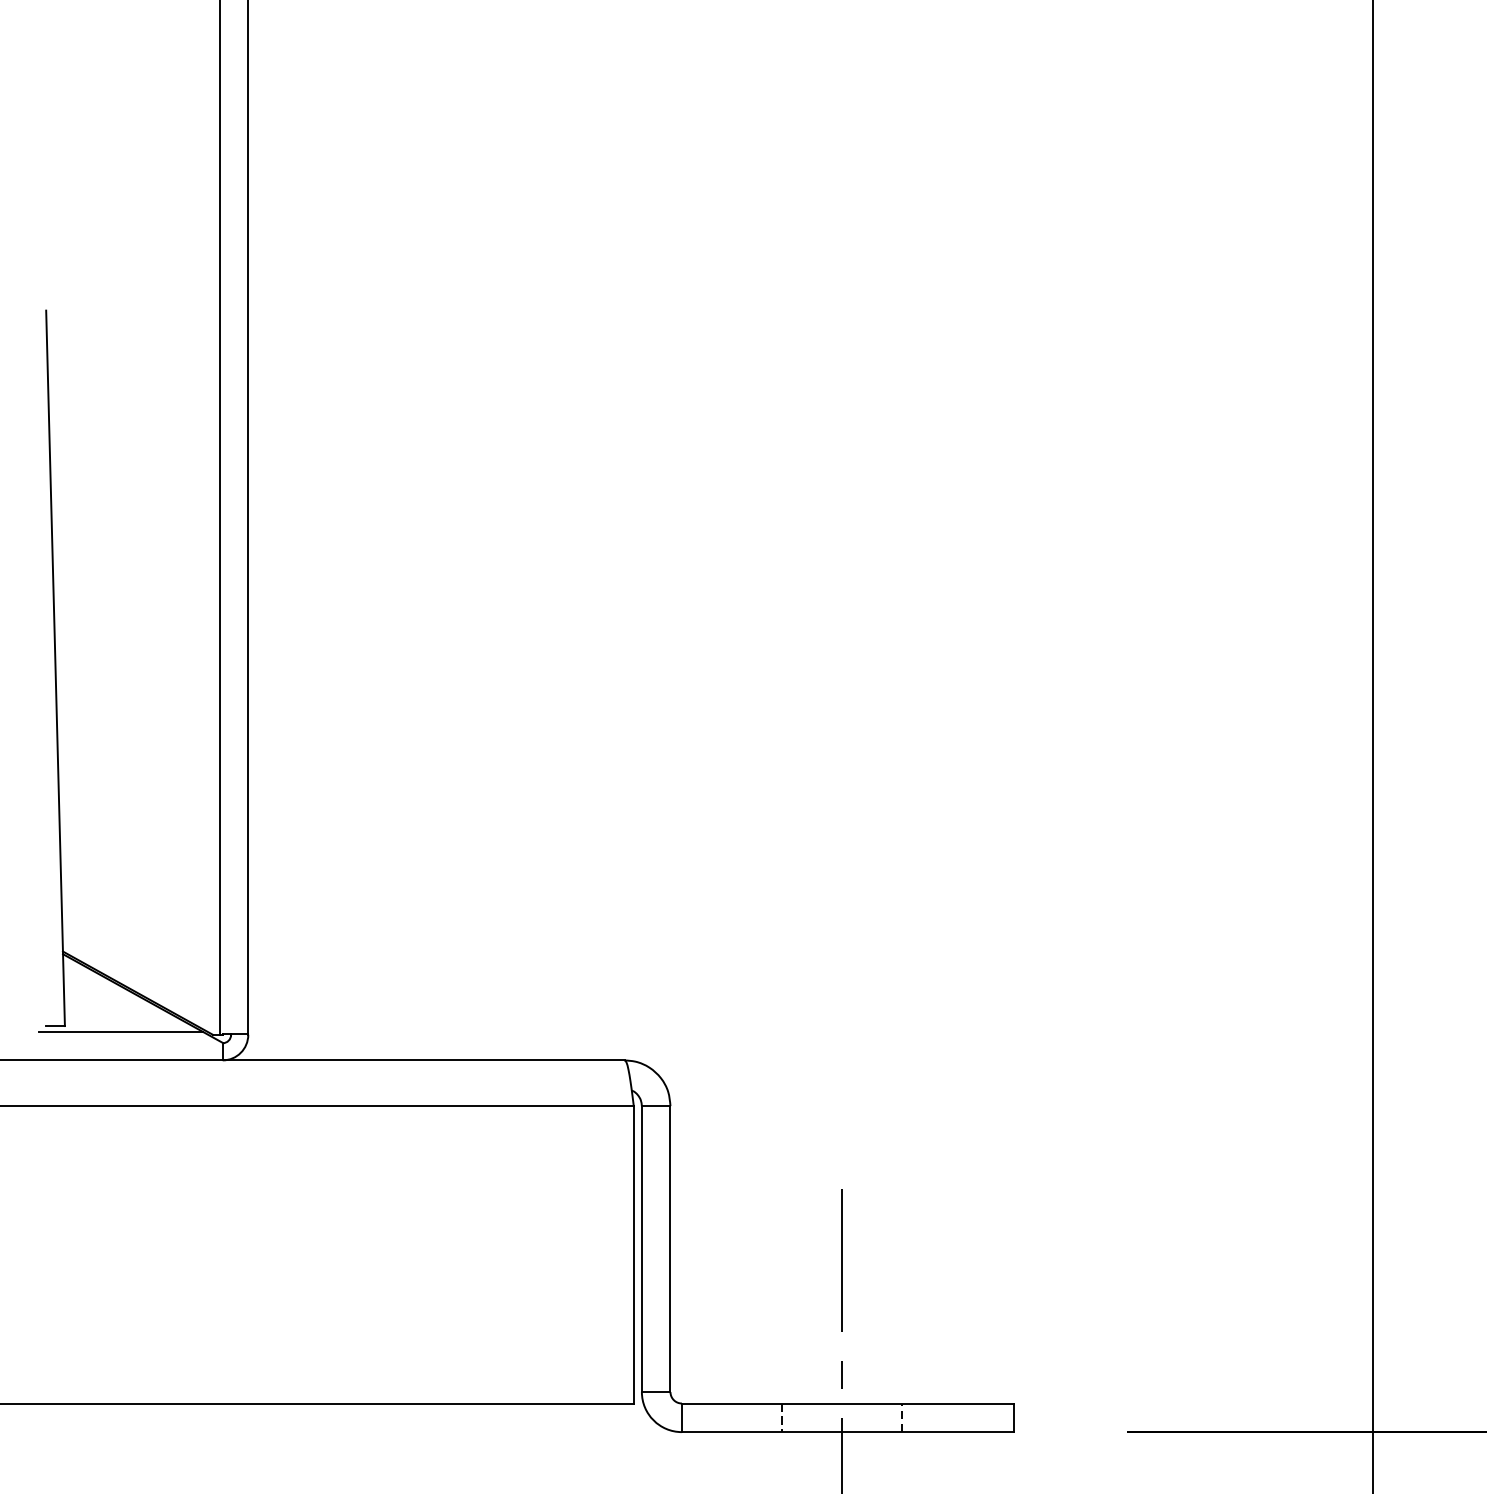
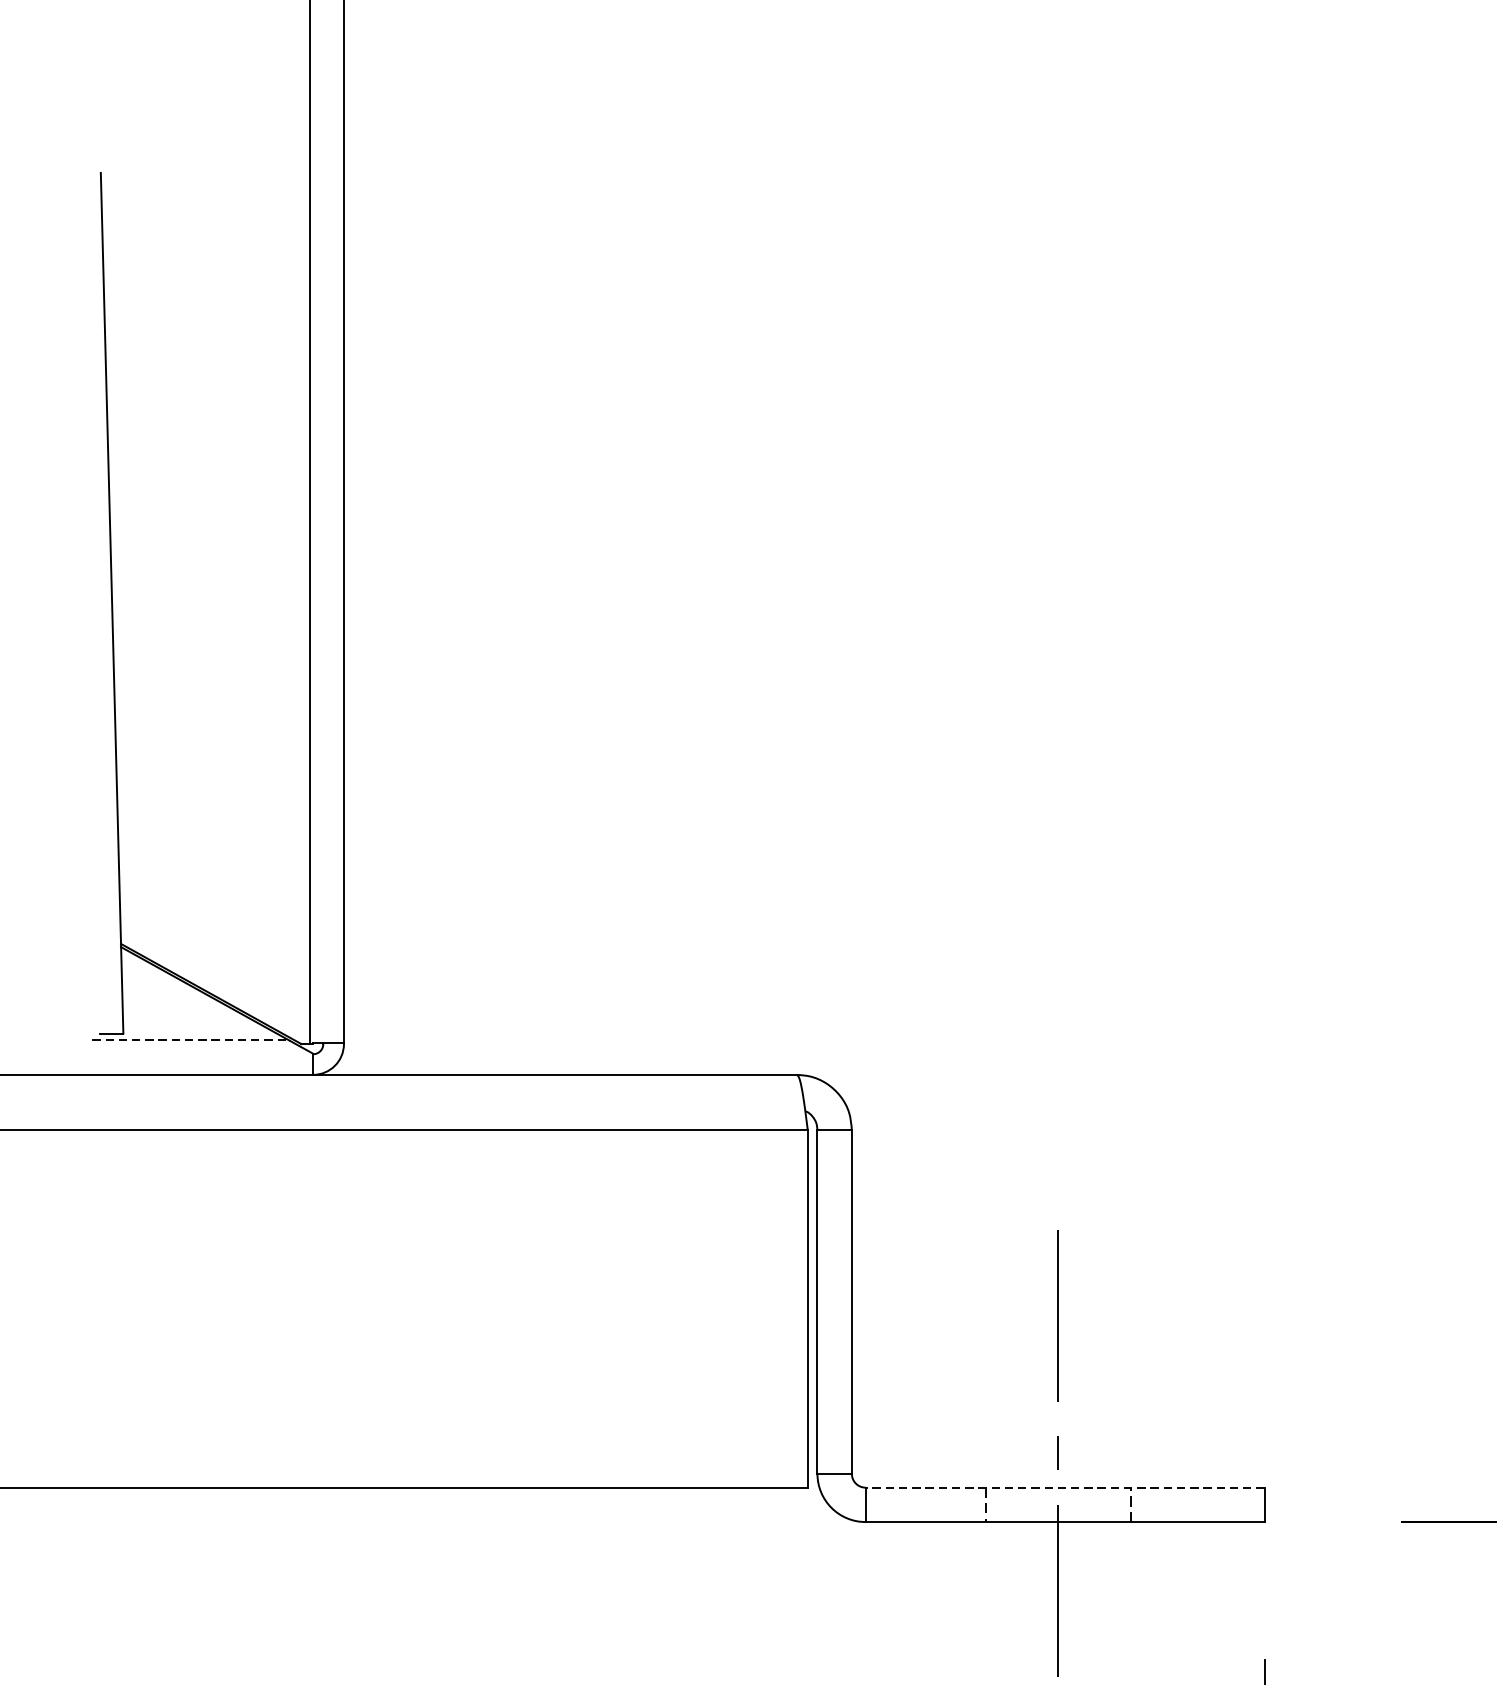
line: (120, 1031) -> (190, 1040), solid -> dashed
line: (847, 1403) -> (1064, 1487), solid -> dashed

